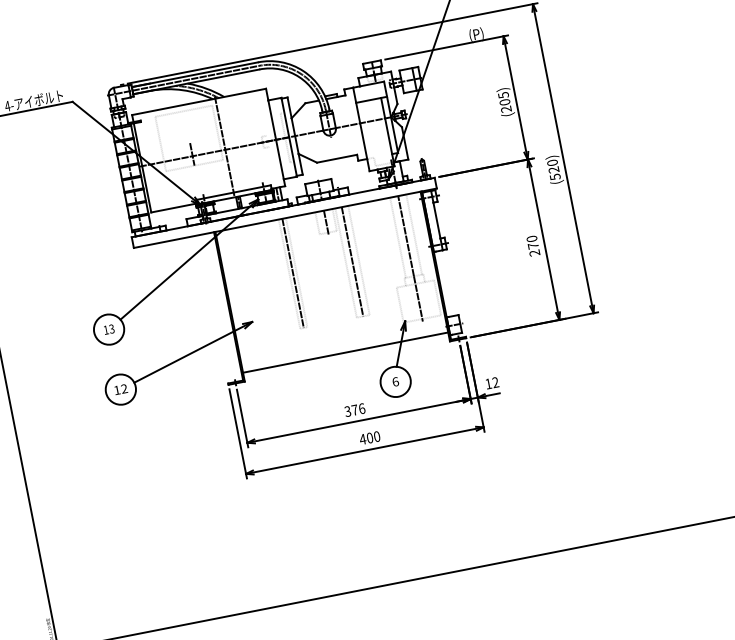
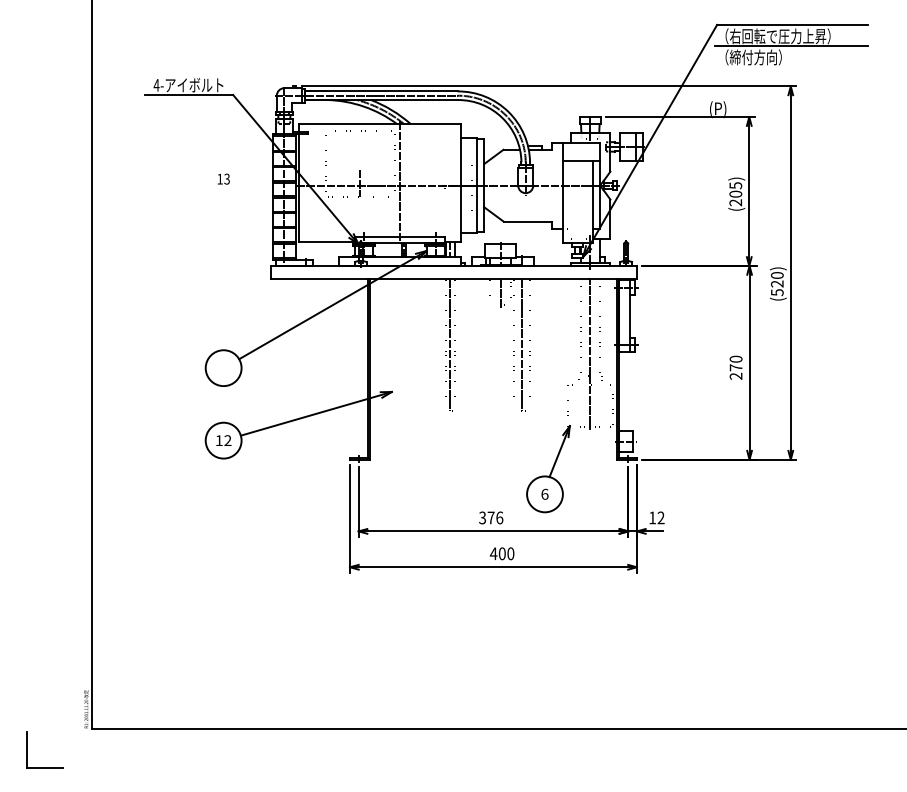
text: (108, 329) -> (223, 178), moved
line: (345, 352) -> (493, 448), removed

